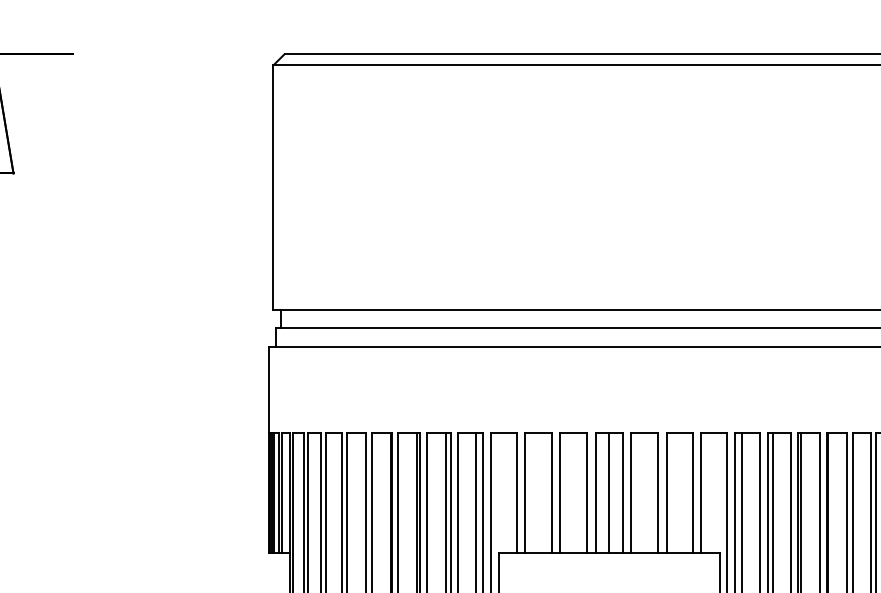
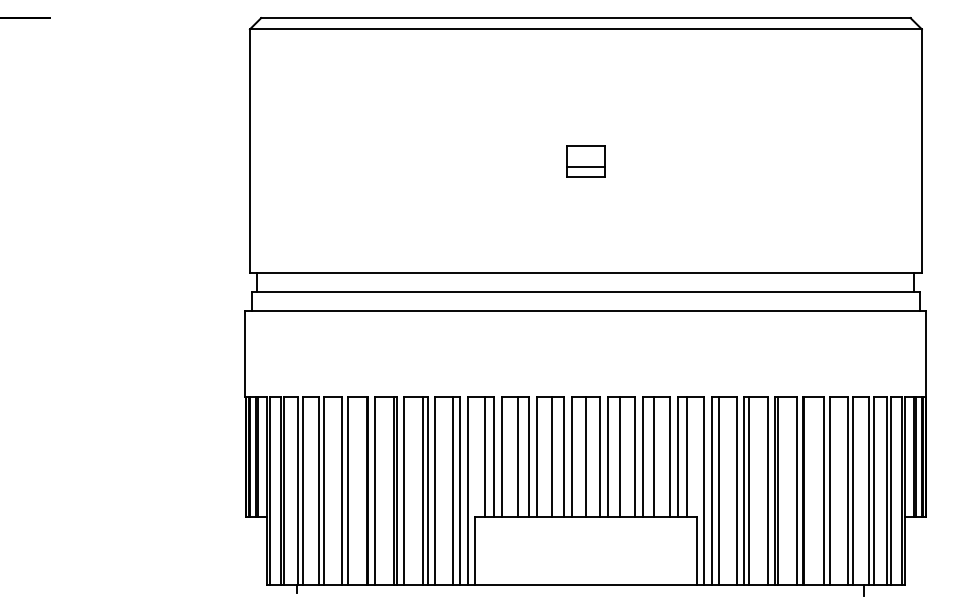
part: (608, 197) -> (585, 161), added
line: (507, 493) -> (484, 457), added
line: (541, 493) -> (518, 457), added
line: (574, 493) -> (551, 457), added
line: (643, 493) -> (620, 457), added
line: (676, 493) -> (653, 457), added
line: (709, 493) -> (686, 457), added

